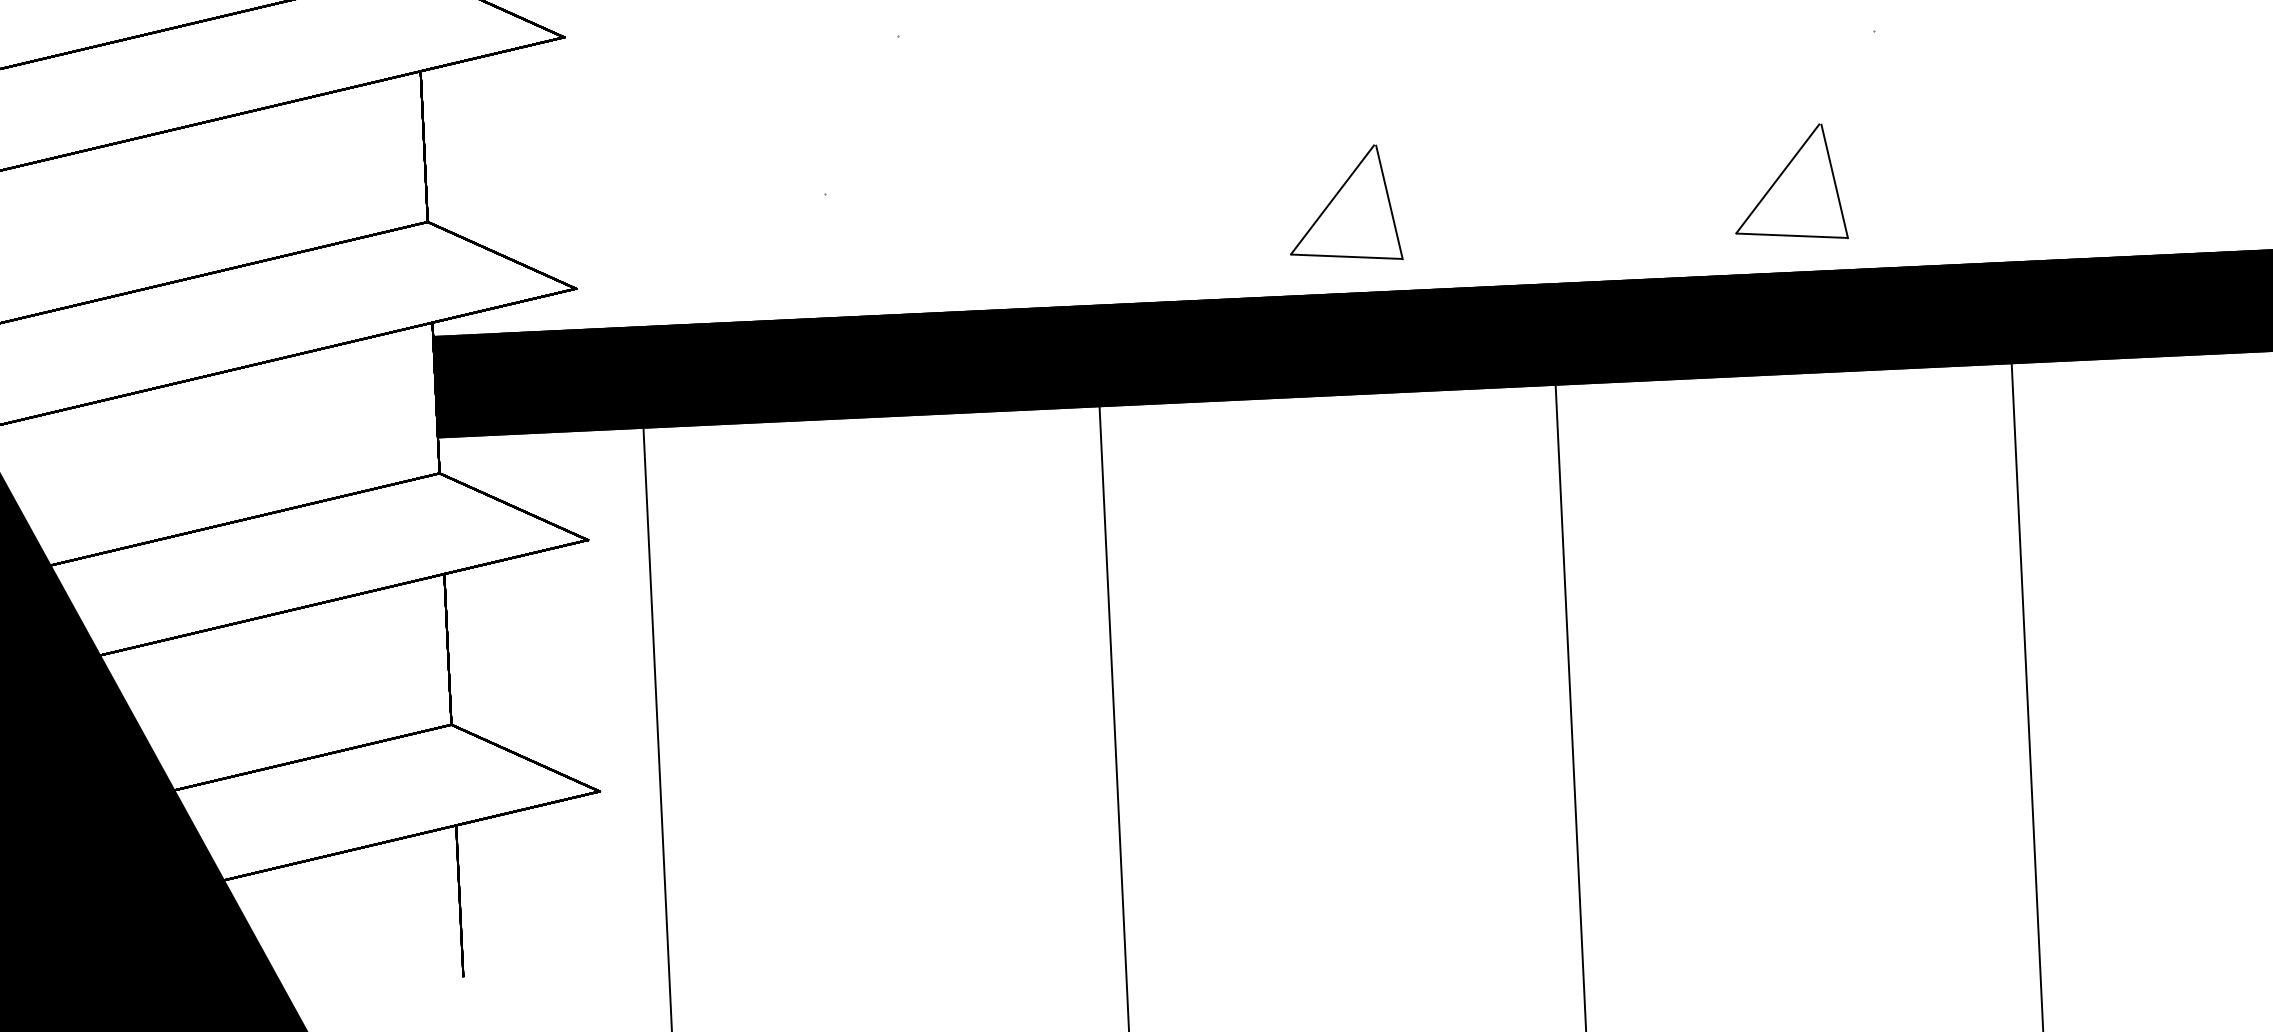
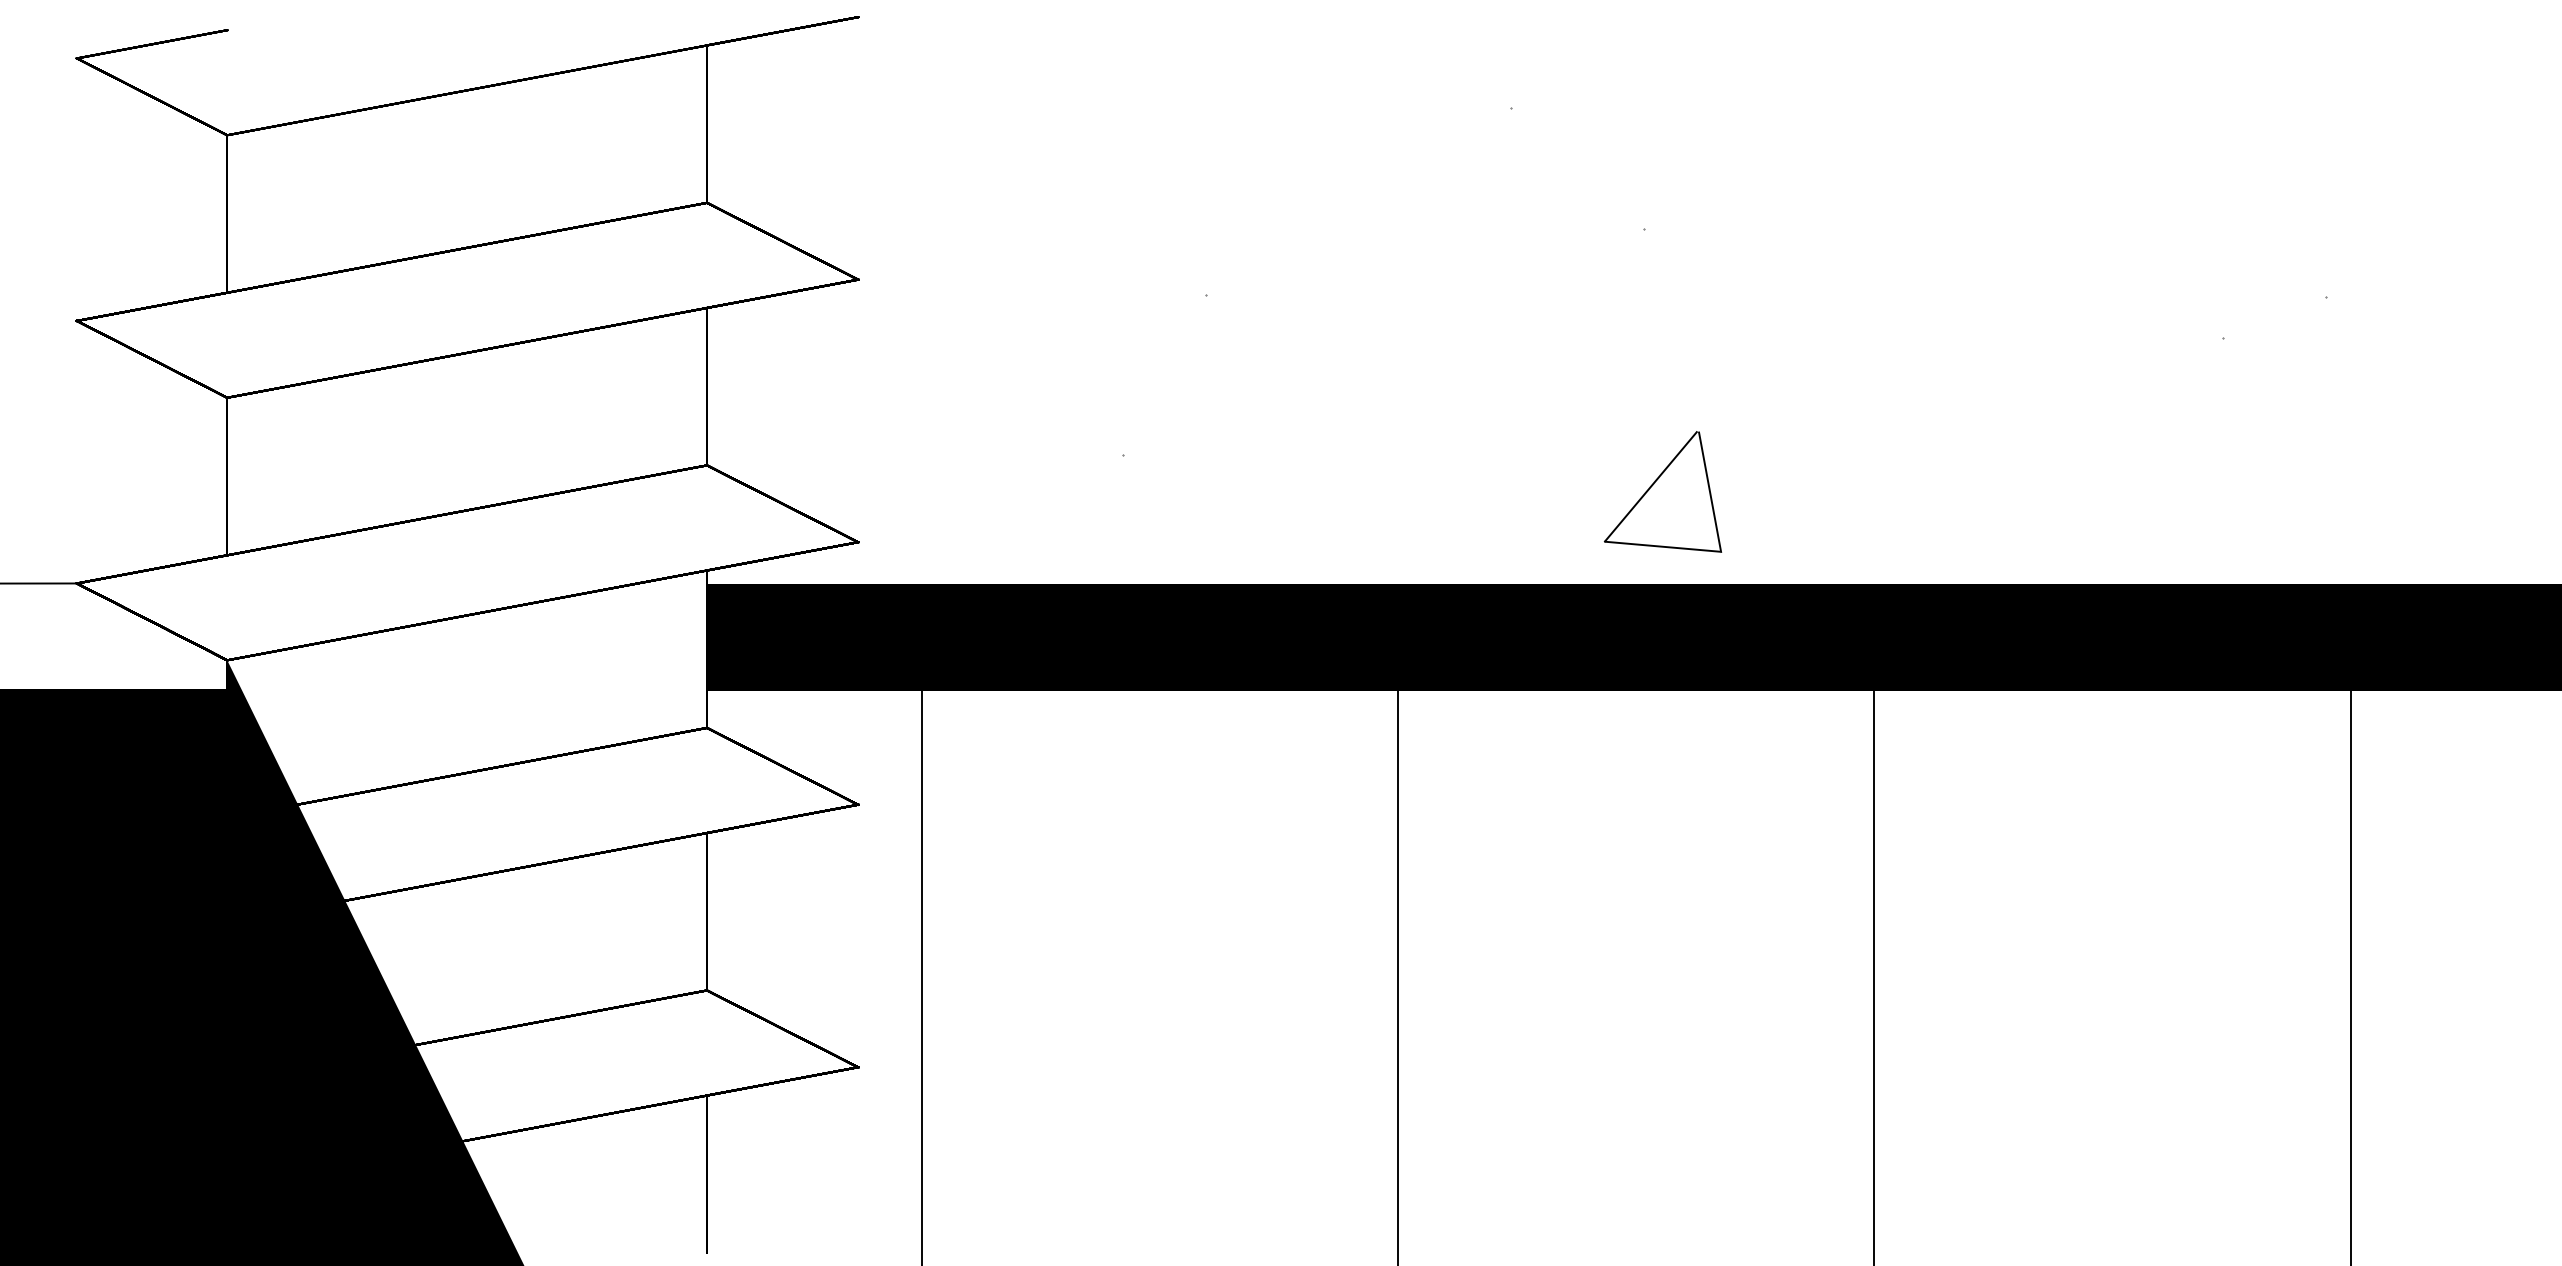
part: (1789, 182) -> (2127, 491), removed

